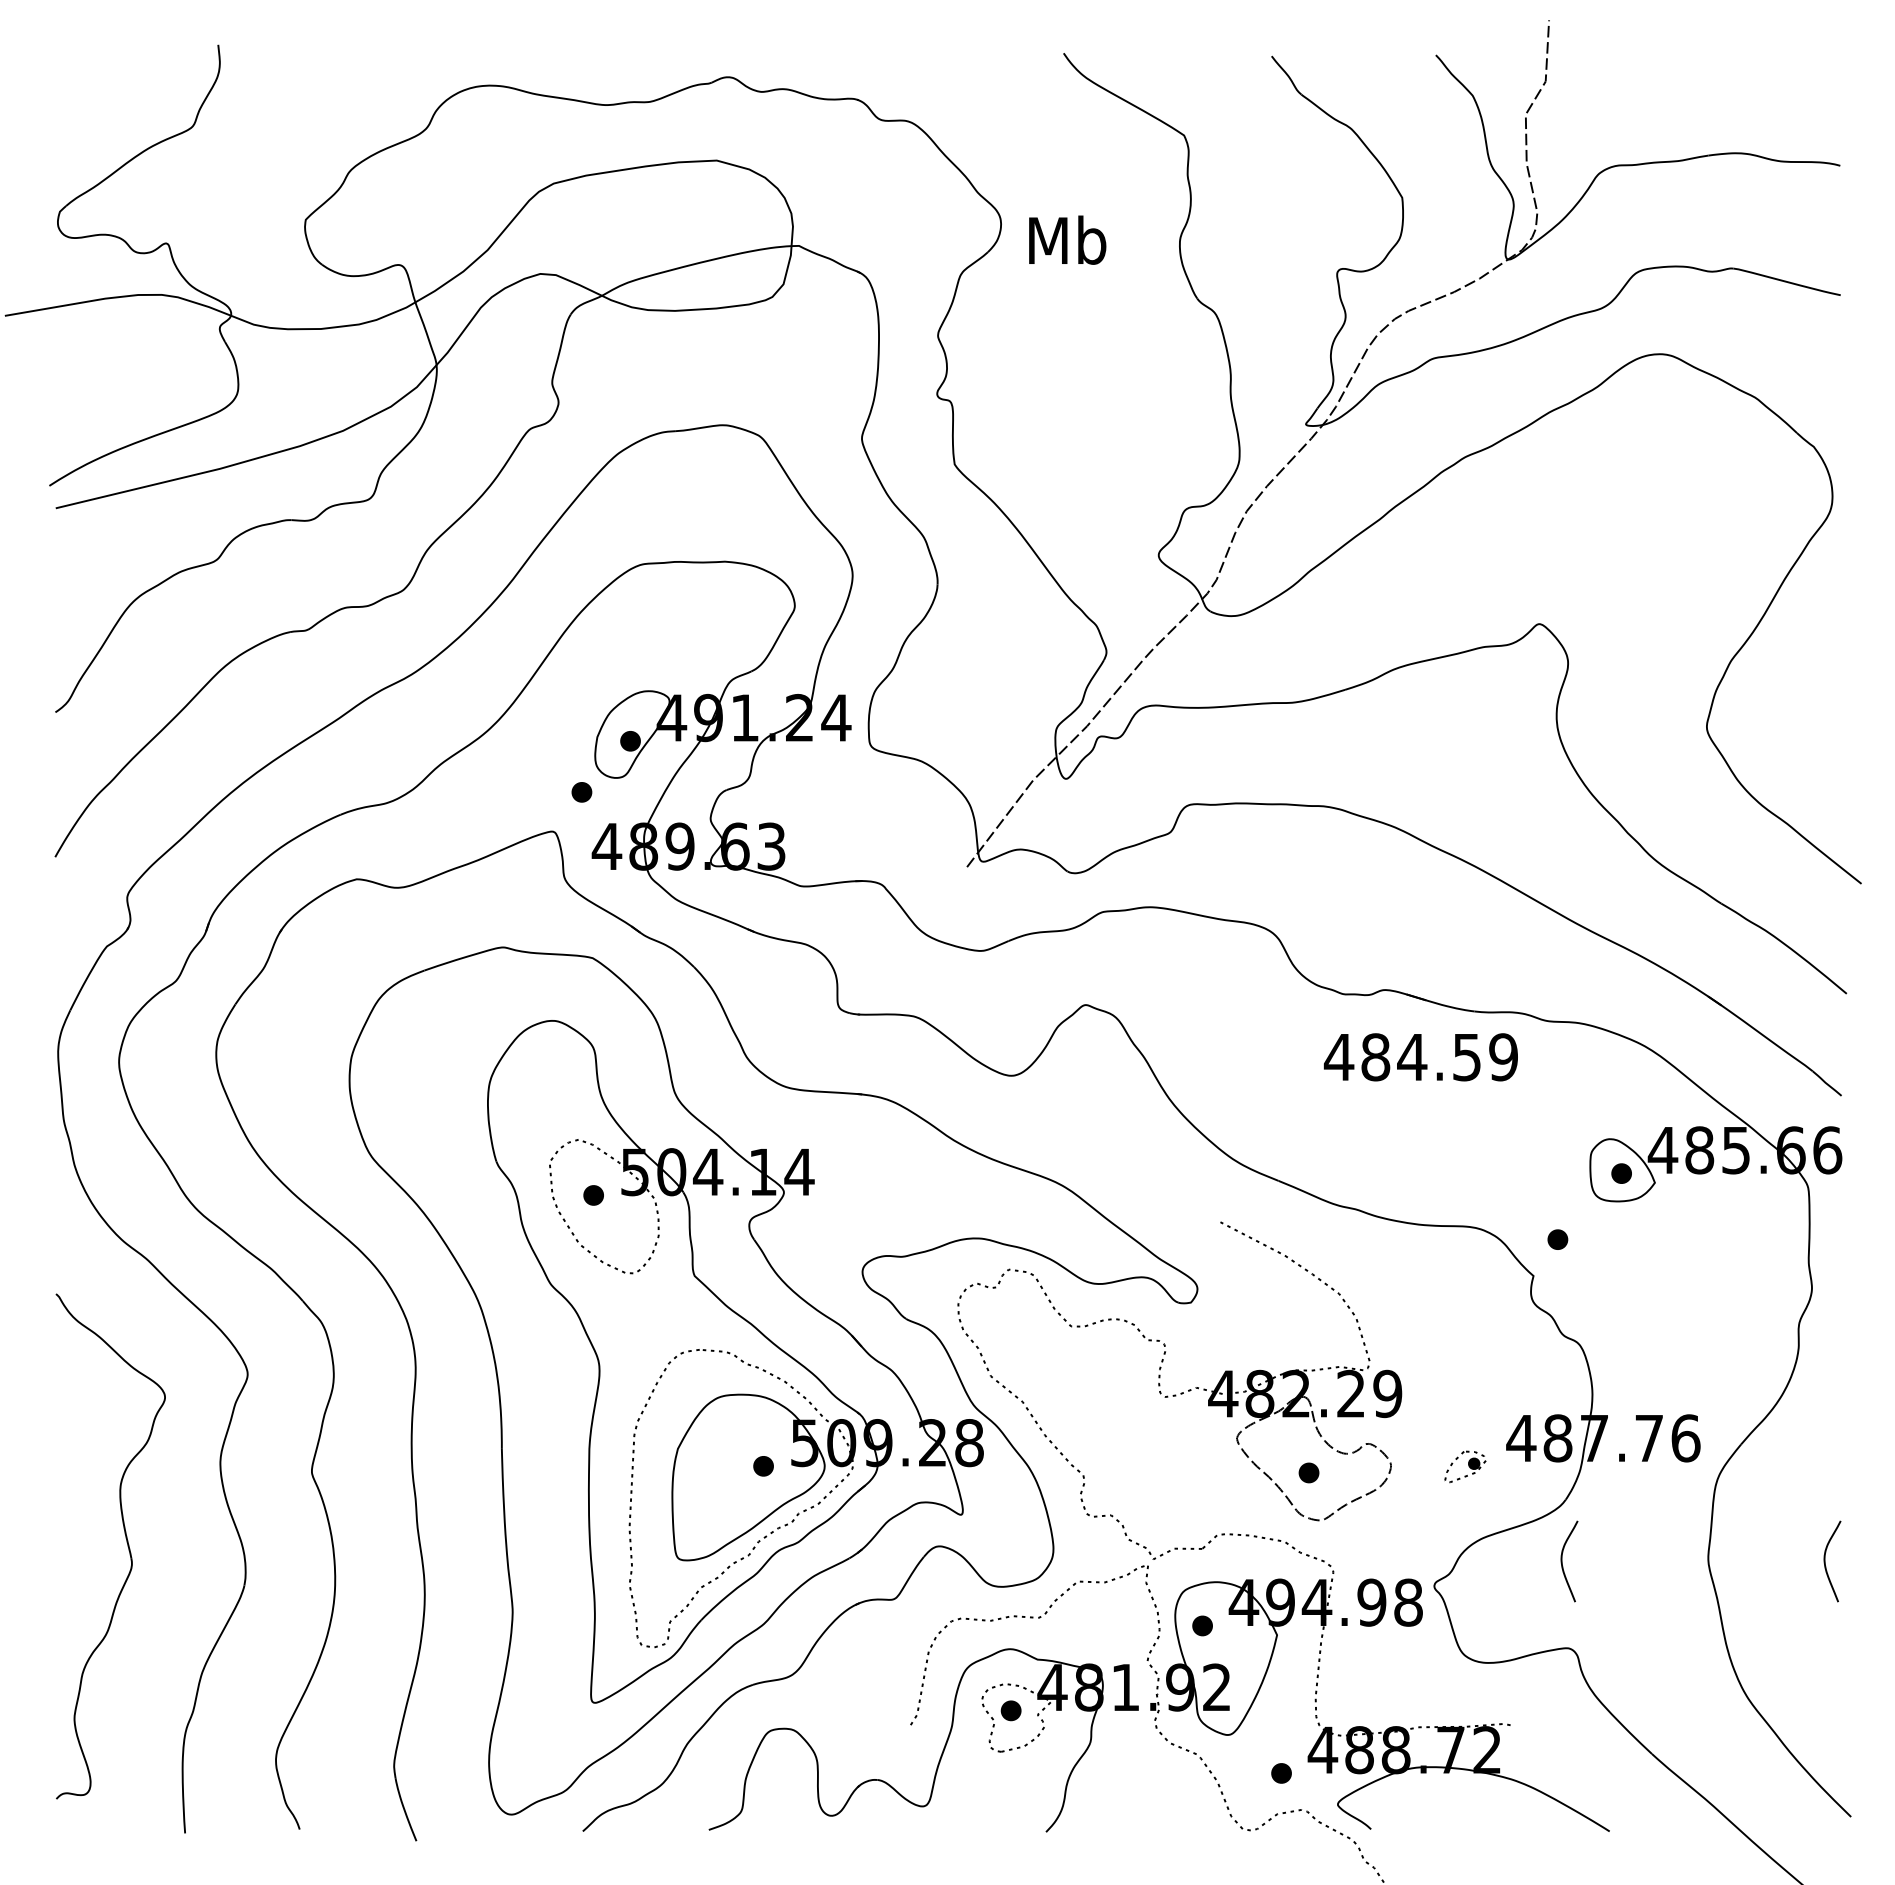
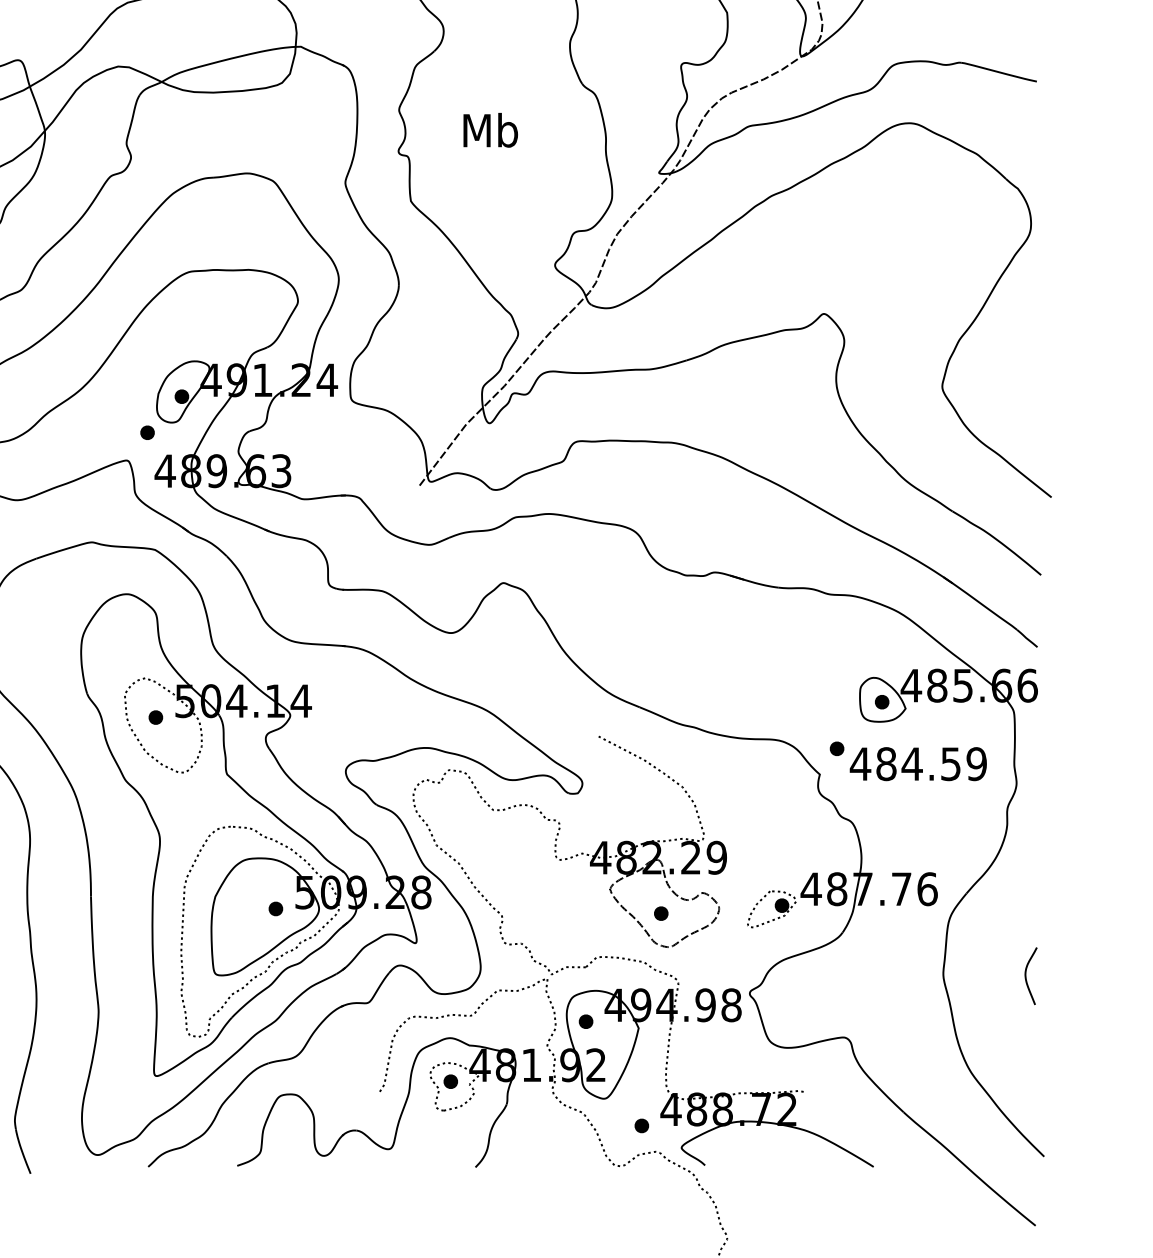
text: (1067, 239) -> (490, 129), moved
text: (1420, 1057) -> (918, 764), moved
part: (1465, 1466) -> (771, 909), size x1.67
curve: (1562, 1561) -> (840, 976), removed

